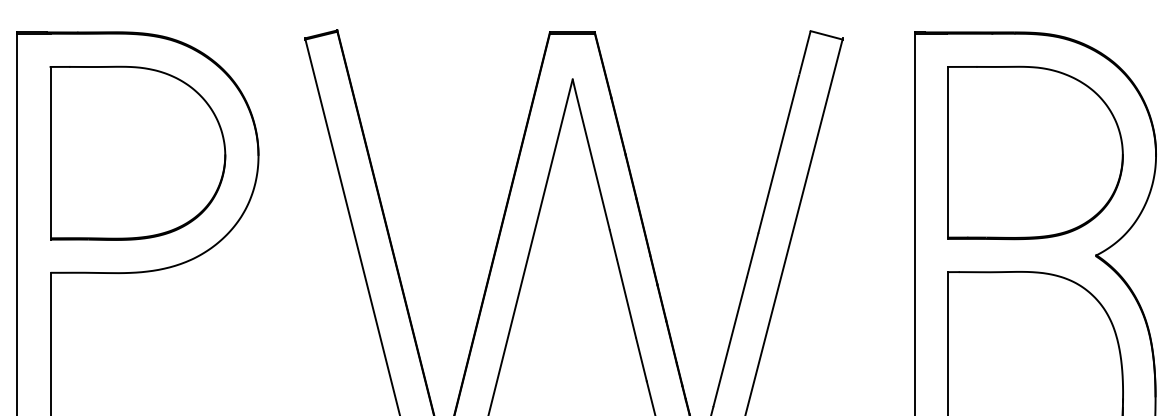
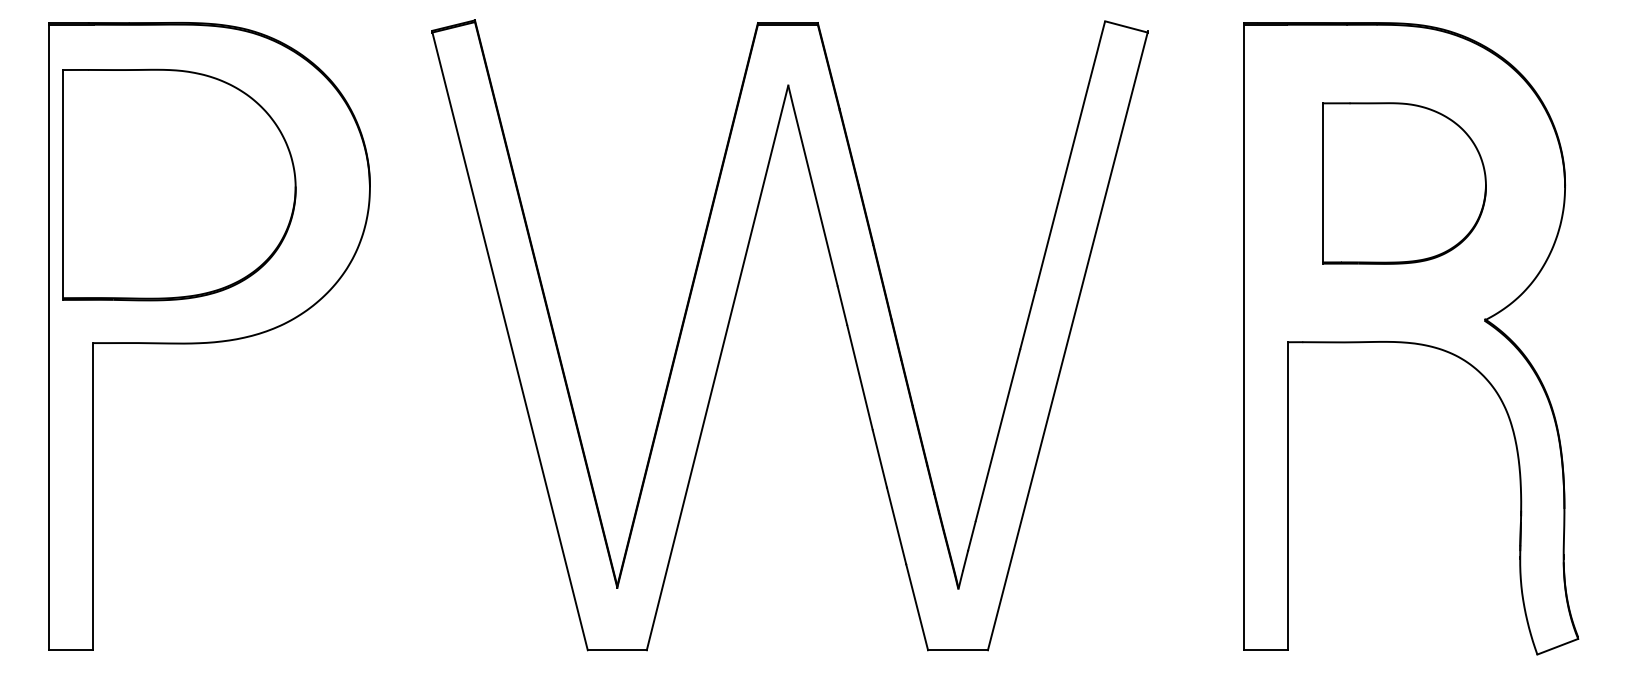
part: (138, 152) -> (179, 184), moved
part: (1035, 152) -> (1404, 183), size x0.7

